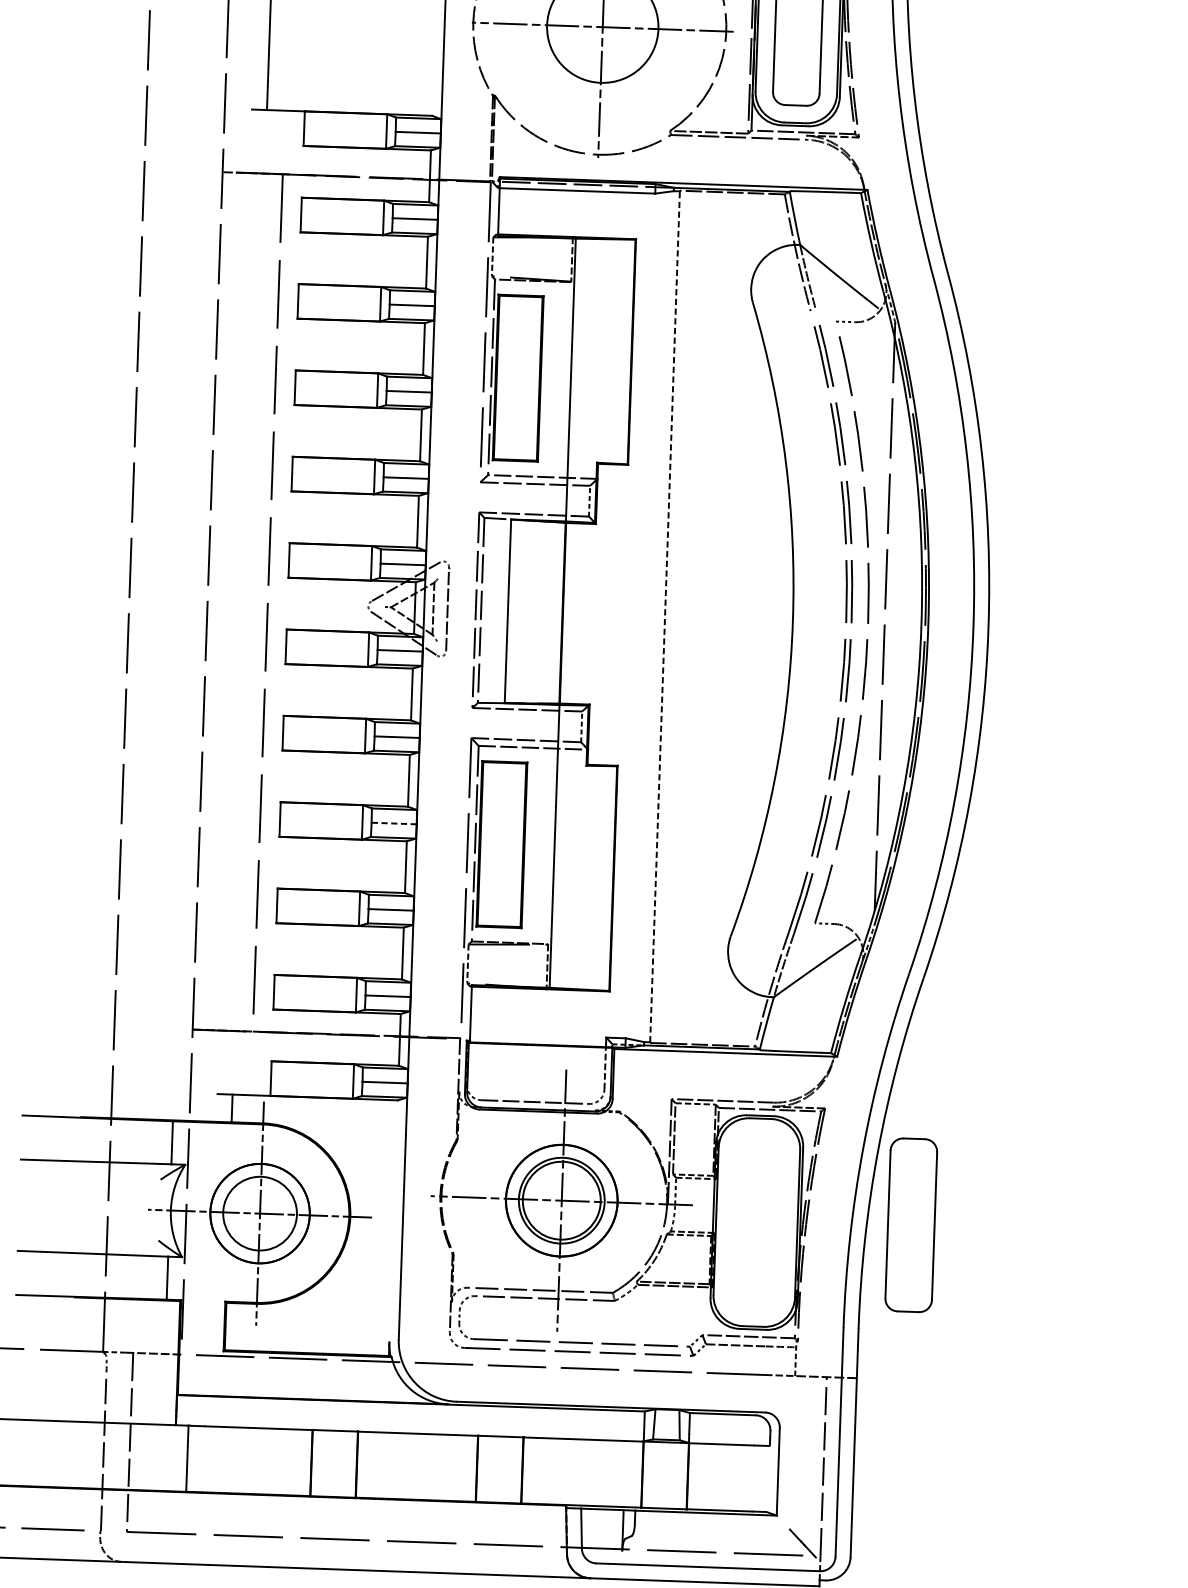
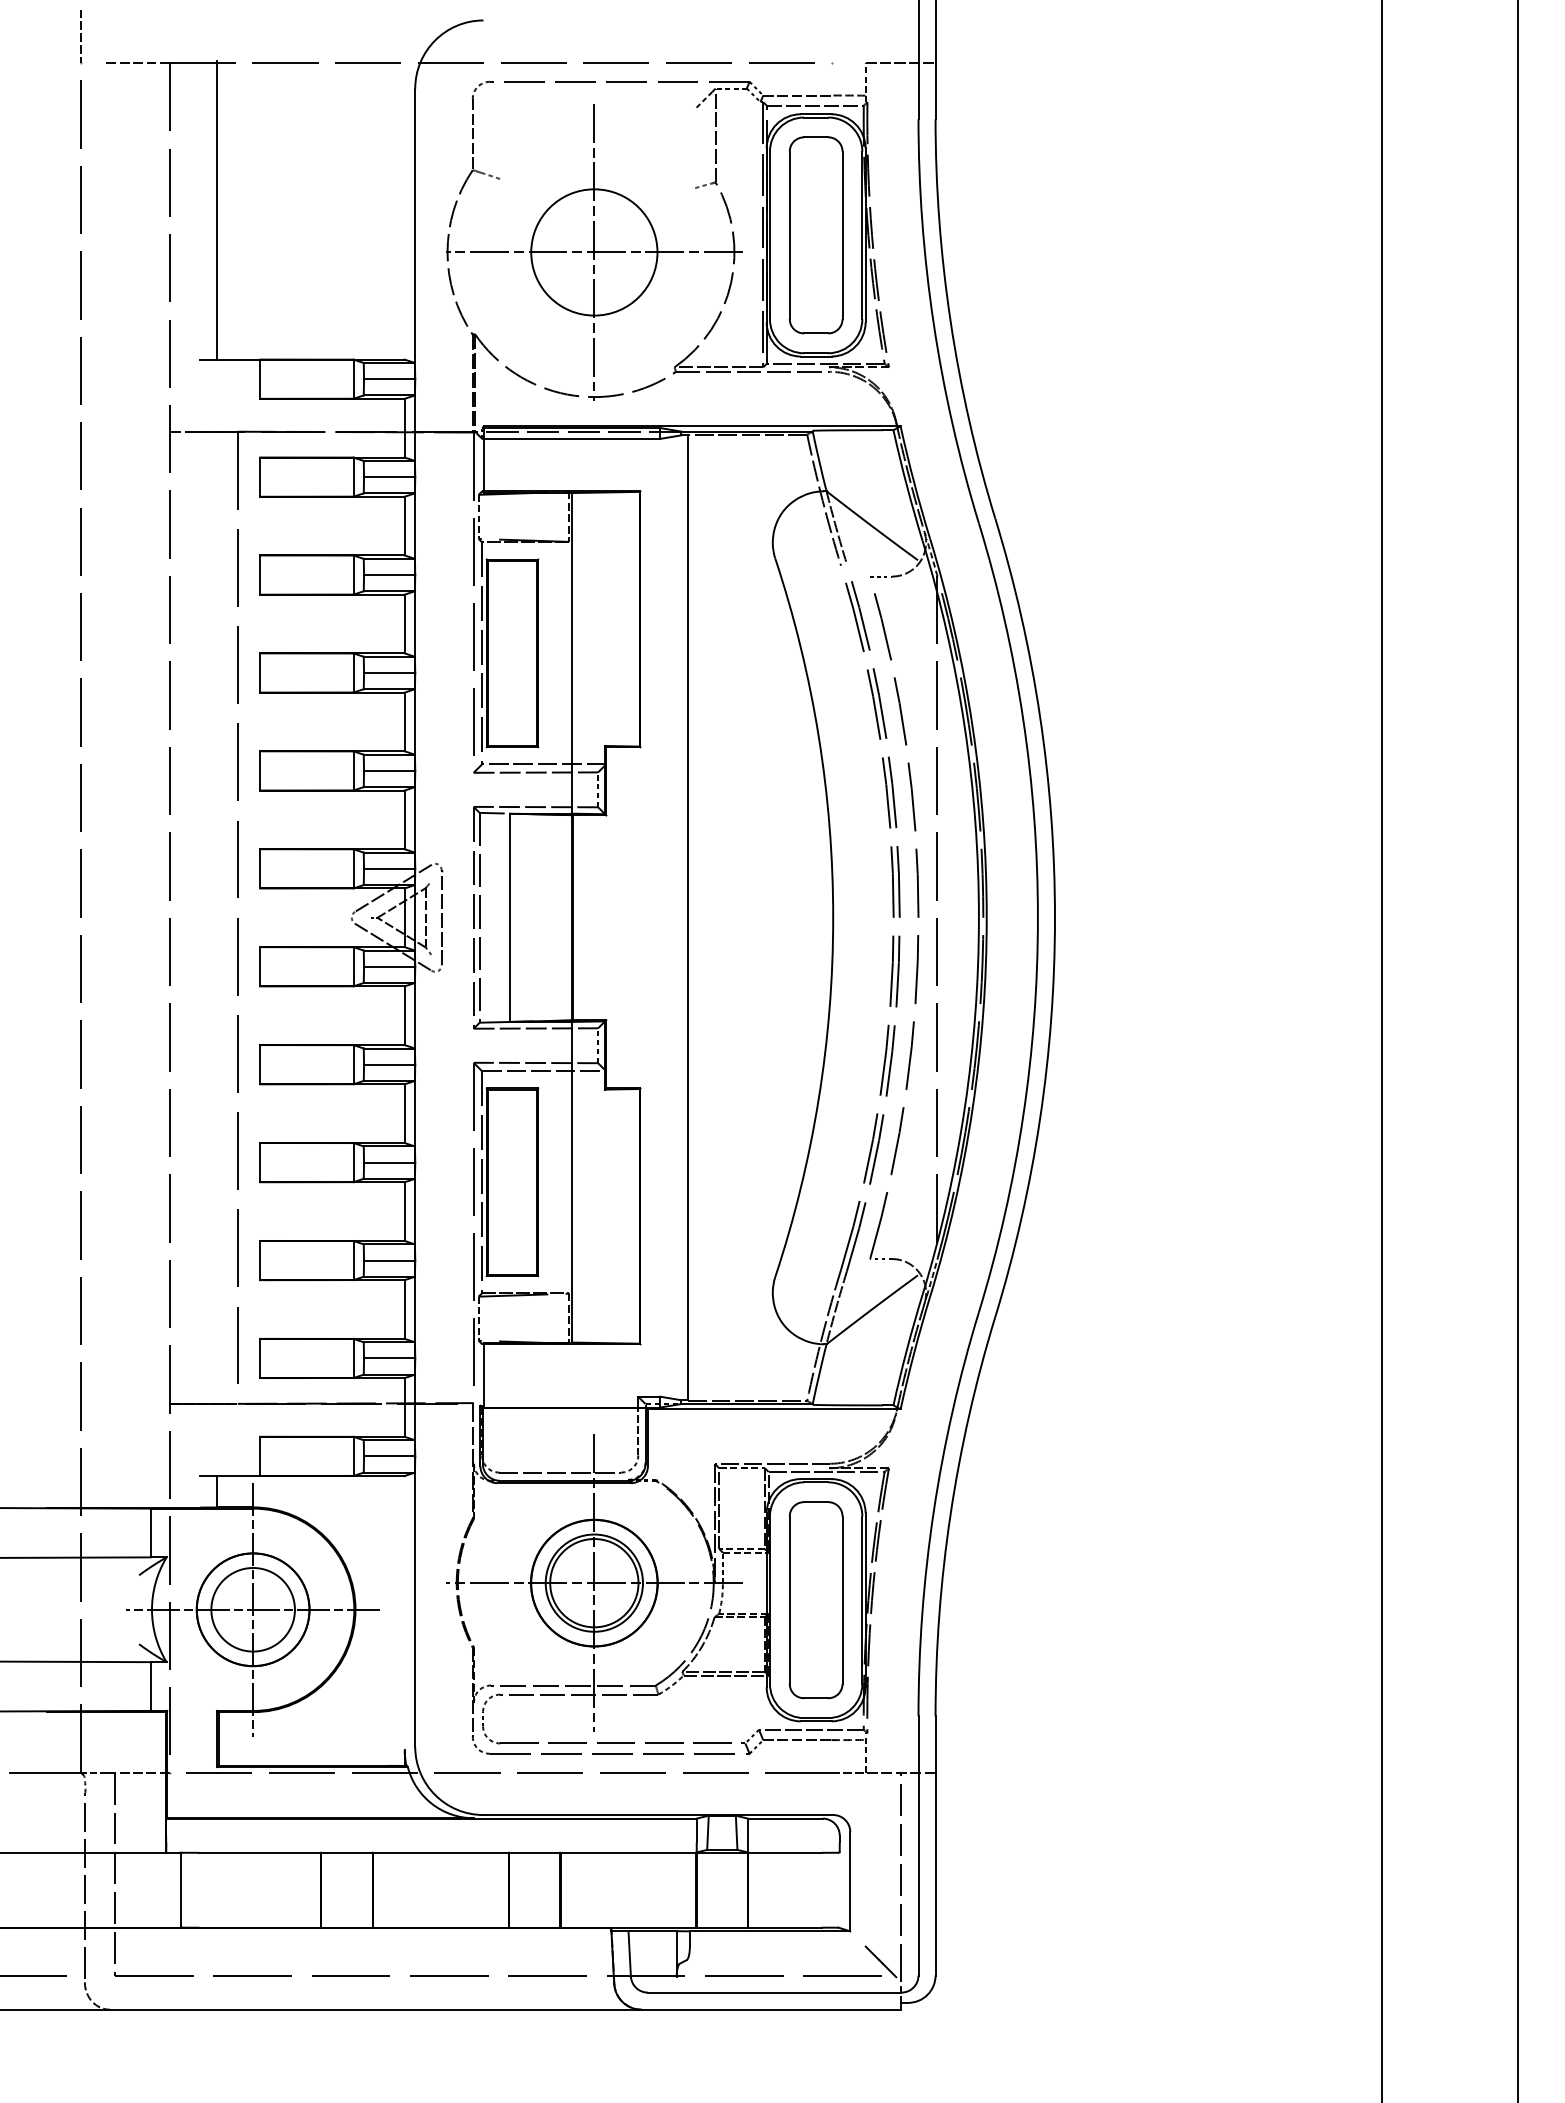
line: (665, 616) -> (688, 917), dashed -> solid
line: (394, 823) -> (389, 1162), dashed -> solid
part: (910, 1225) -> (815, 1600), moved

